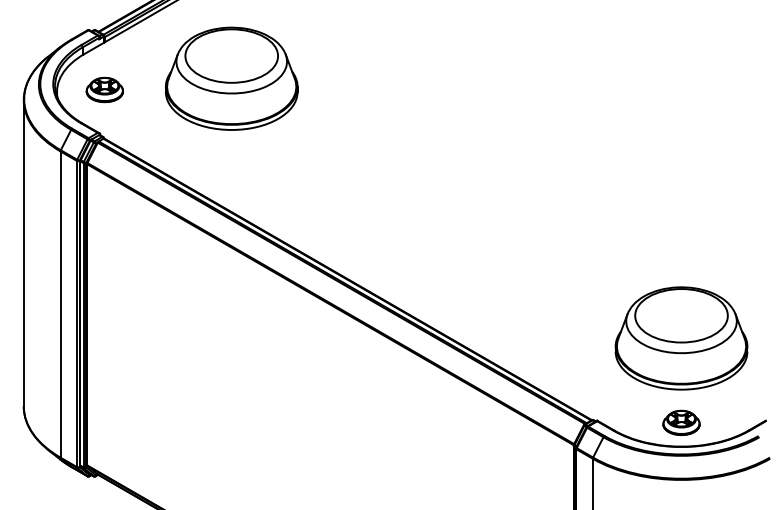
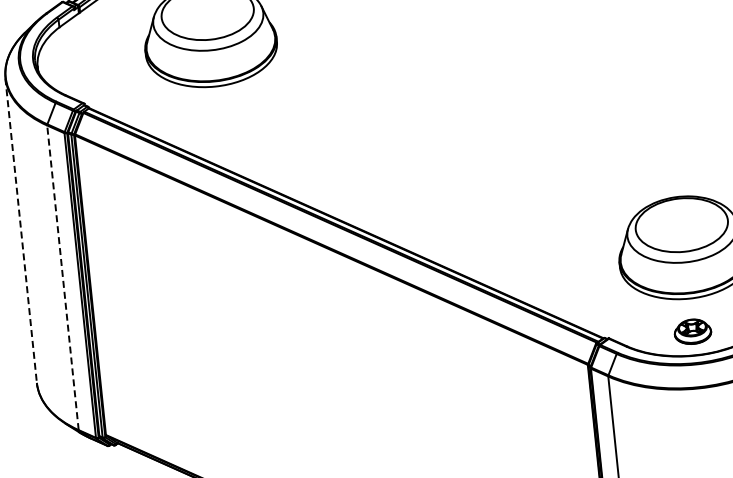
part: (104, 89) -> (84, 59), removed
line: (23, 253) -> (20, 230), solid -> dashed
line: (60, 304) -> (62, 277), solid -> dashed

